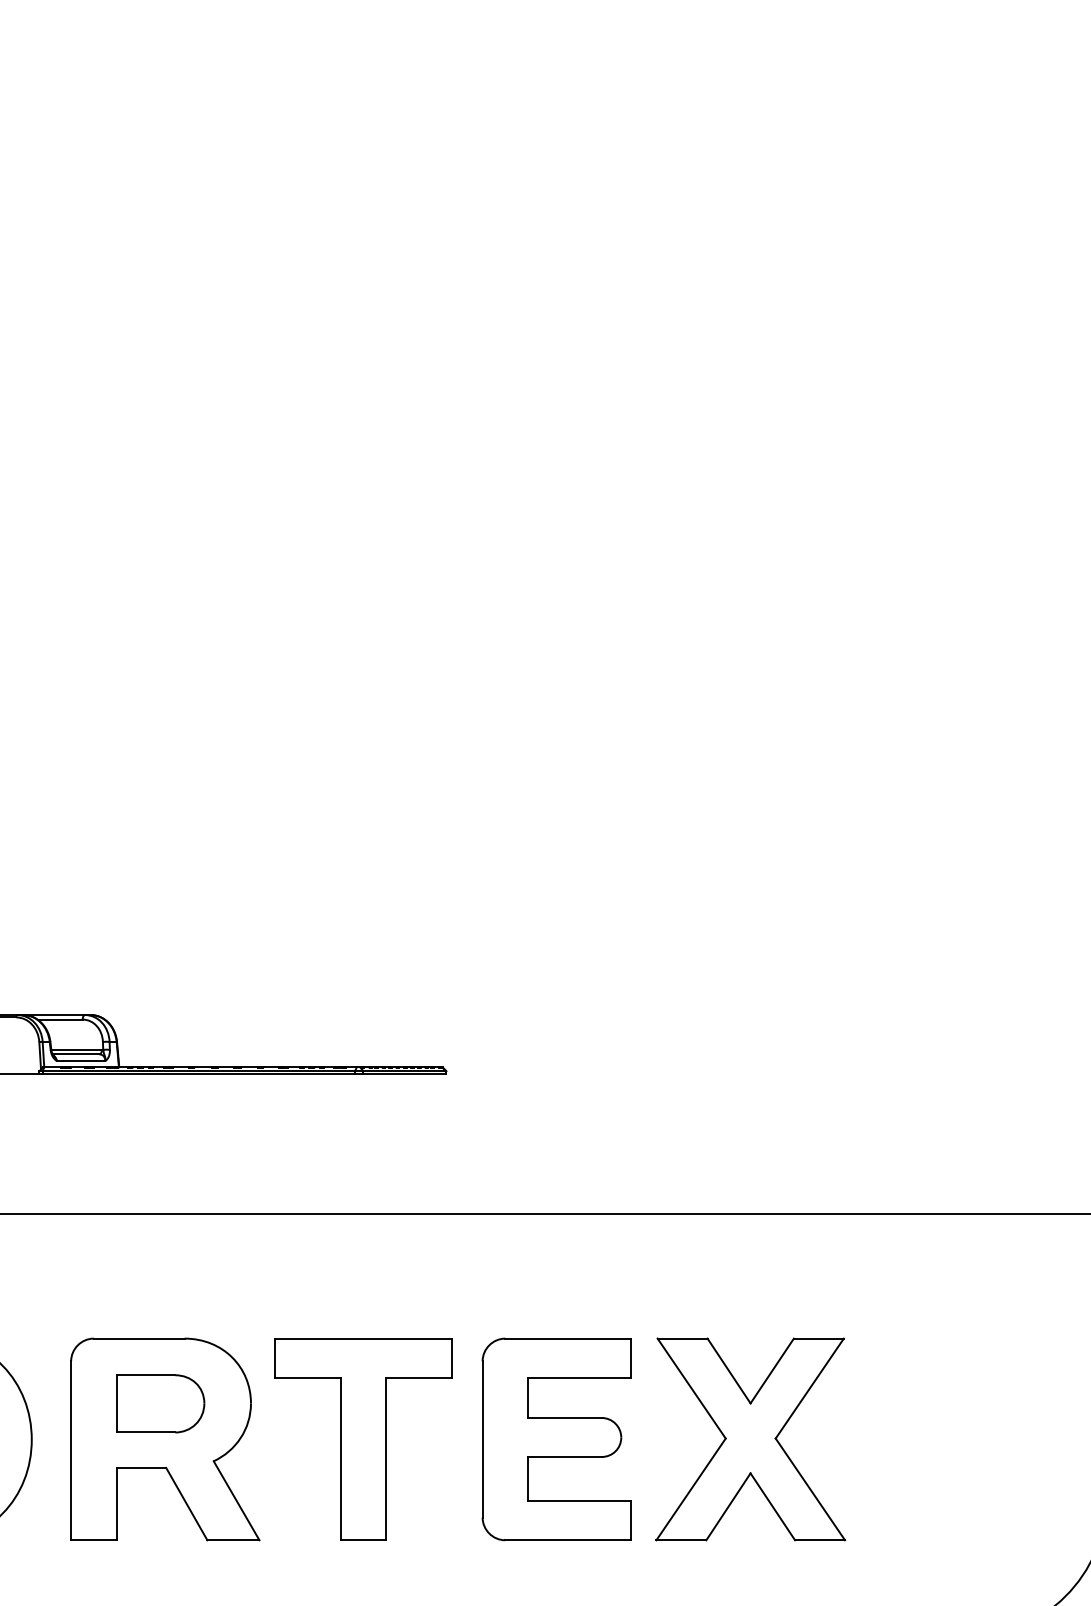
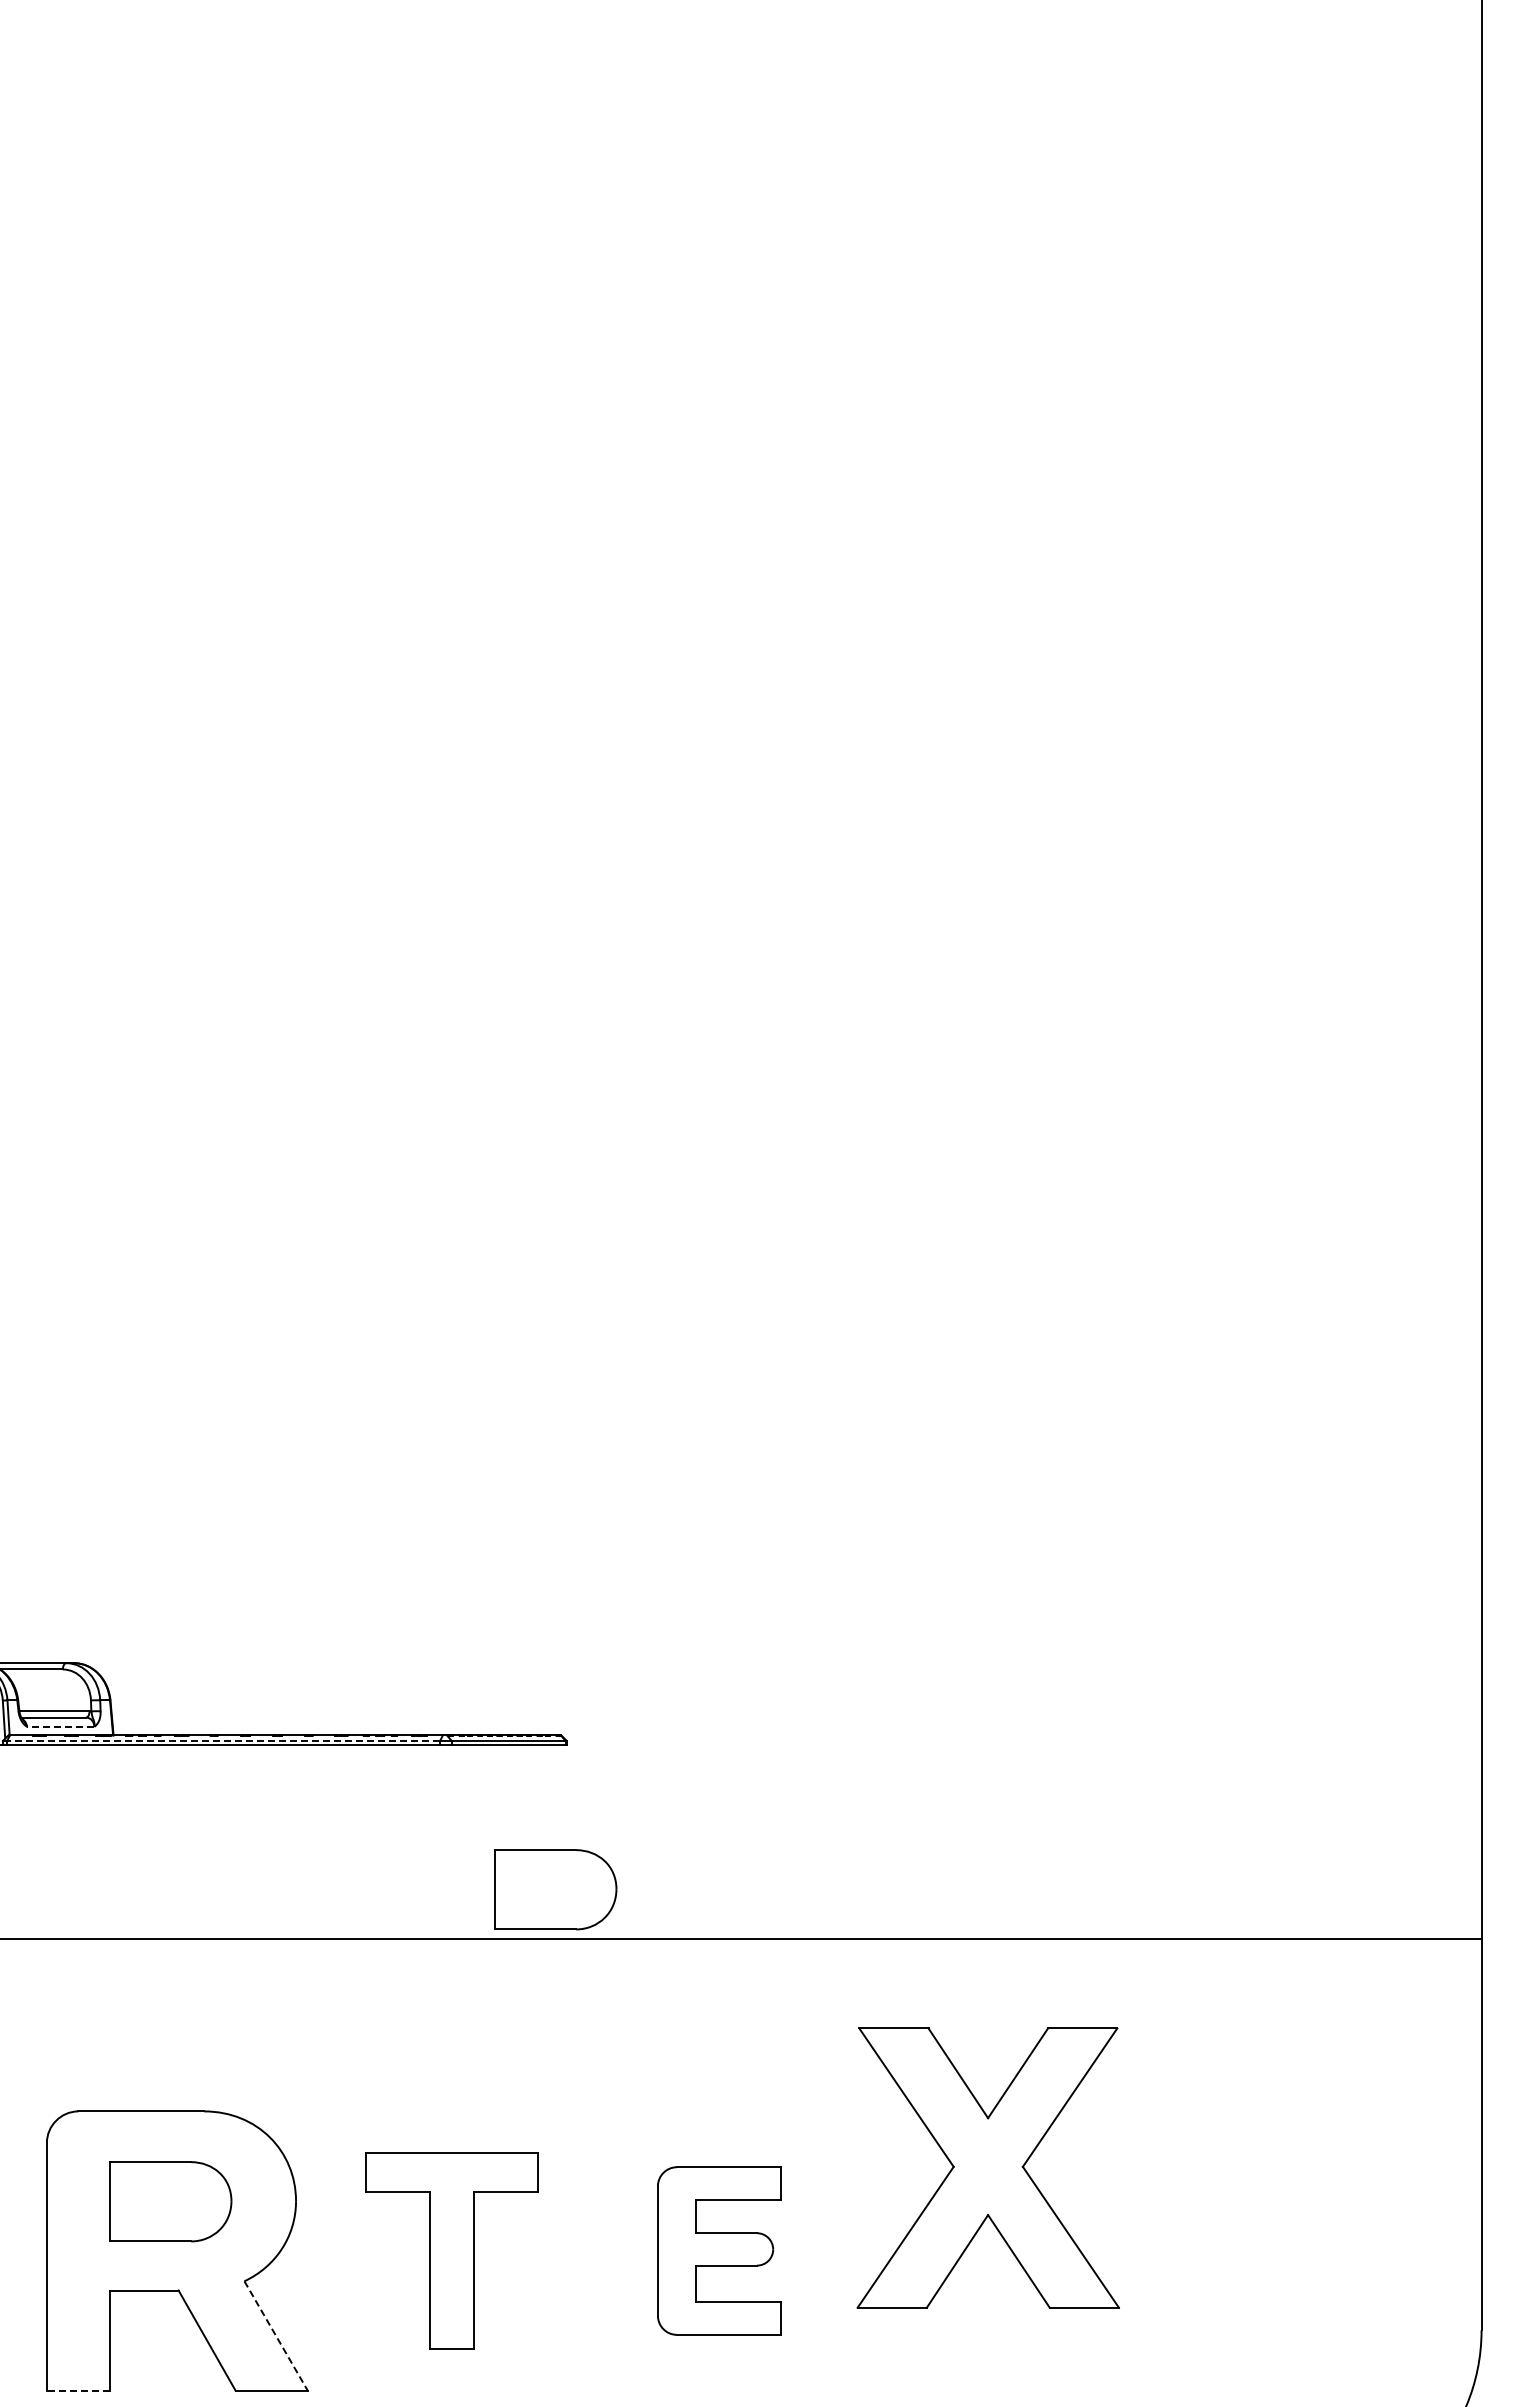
line: (80, 1060) -> (60, 1726), solid -> dashed
line: (198, 1070) -> (223, 1740), solid -> dashed
part: (438, 1178) -> (555, 1889), added
part: (363, 1439) -> (451, 2250), size x0.7
part: (556, 1439) -> (719, 2250), size x0.6
part: (750, 1439) -> (987, 2167), moved
line: (236, 1501) -> (276, 2336), solid -> dashed
line: (93, 1540) -> (77, 2390), solid -> dashed

